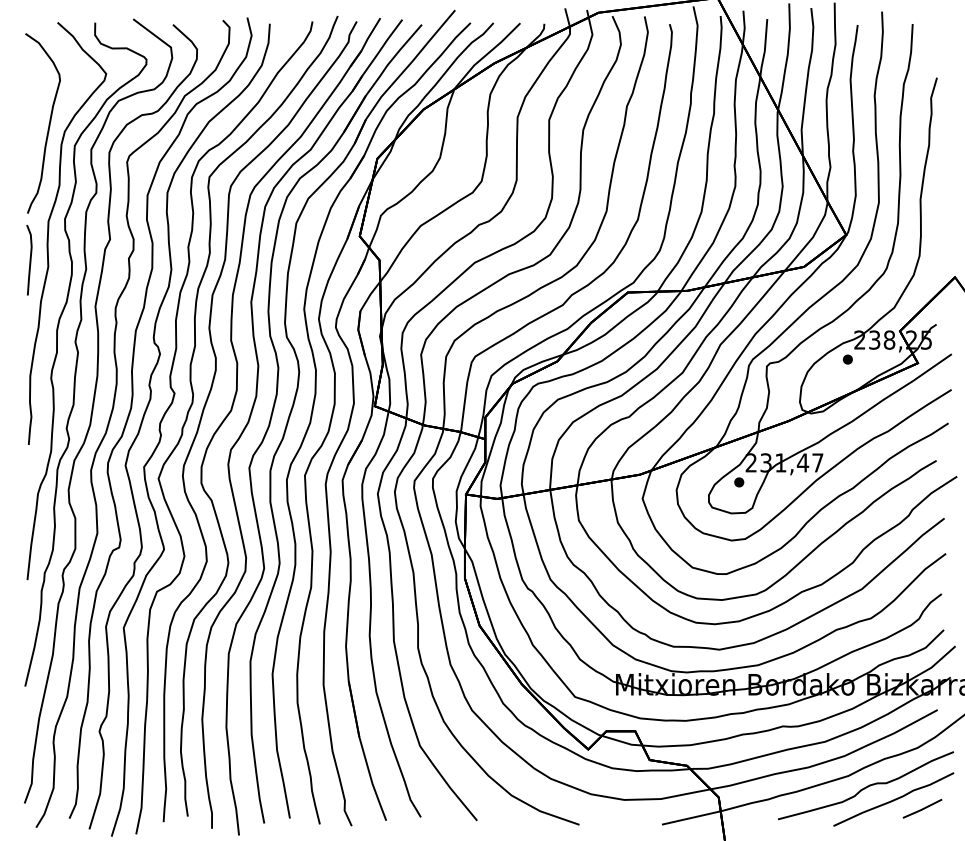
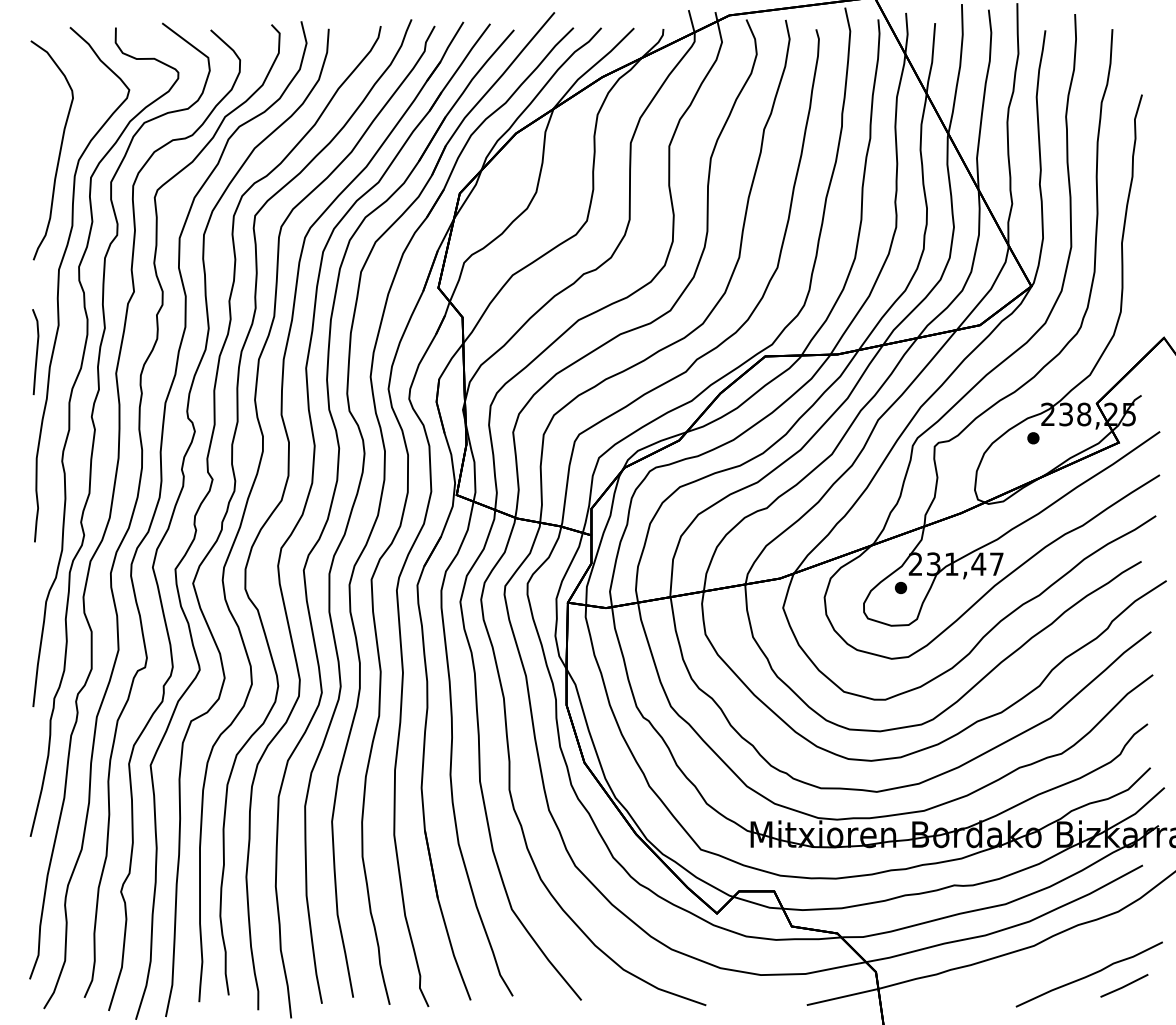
line: (30, 259) -> (36, 351), moved
curve: (866, 786) -> (1056, 958), removed

